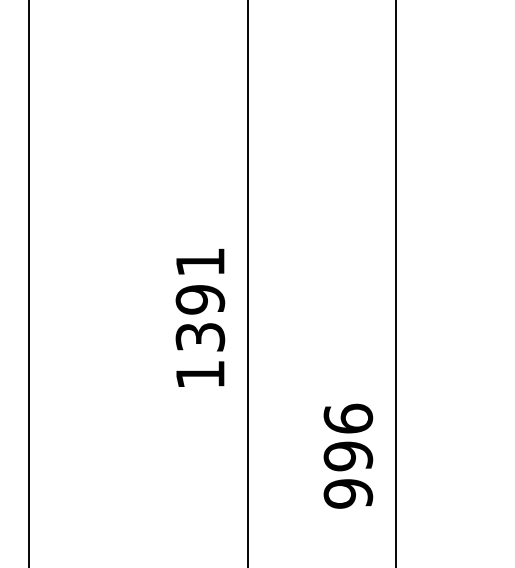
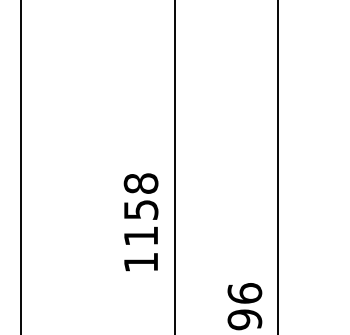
text: (200, 299) -> (141, 209), 1391 -> 1158

